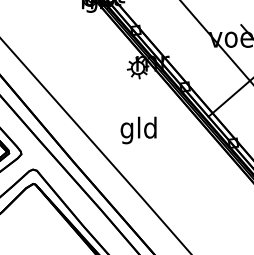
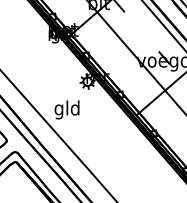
text: (137, 129) -> (66, 109), moved

